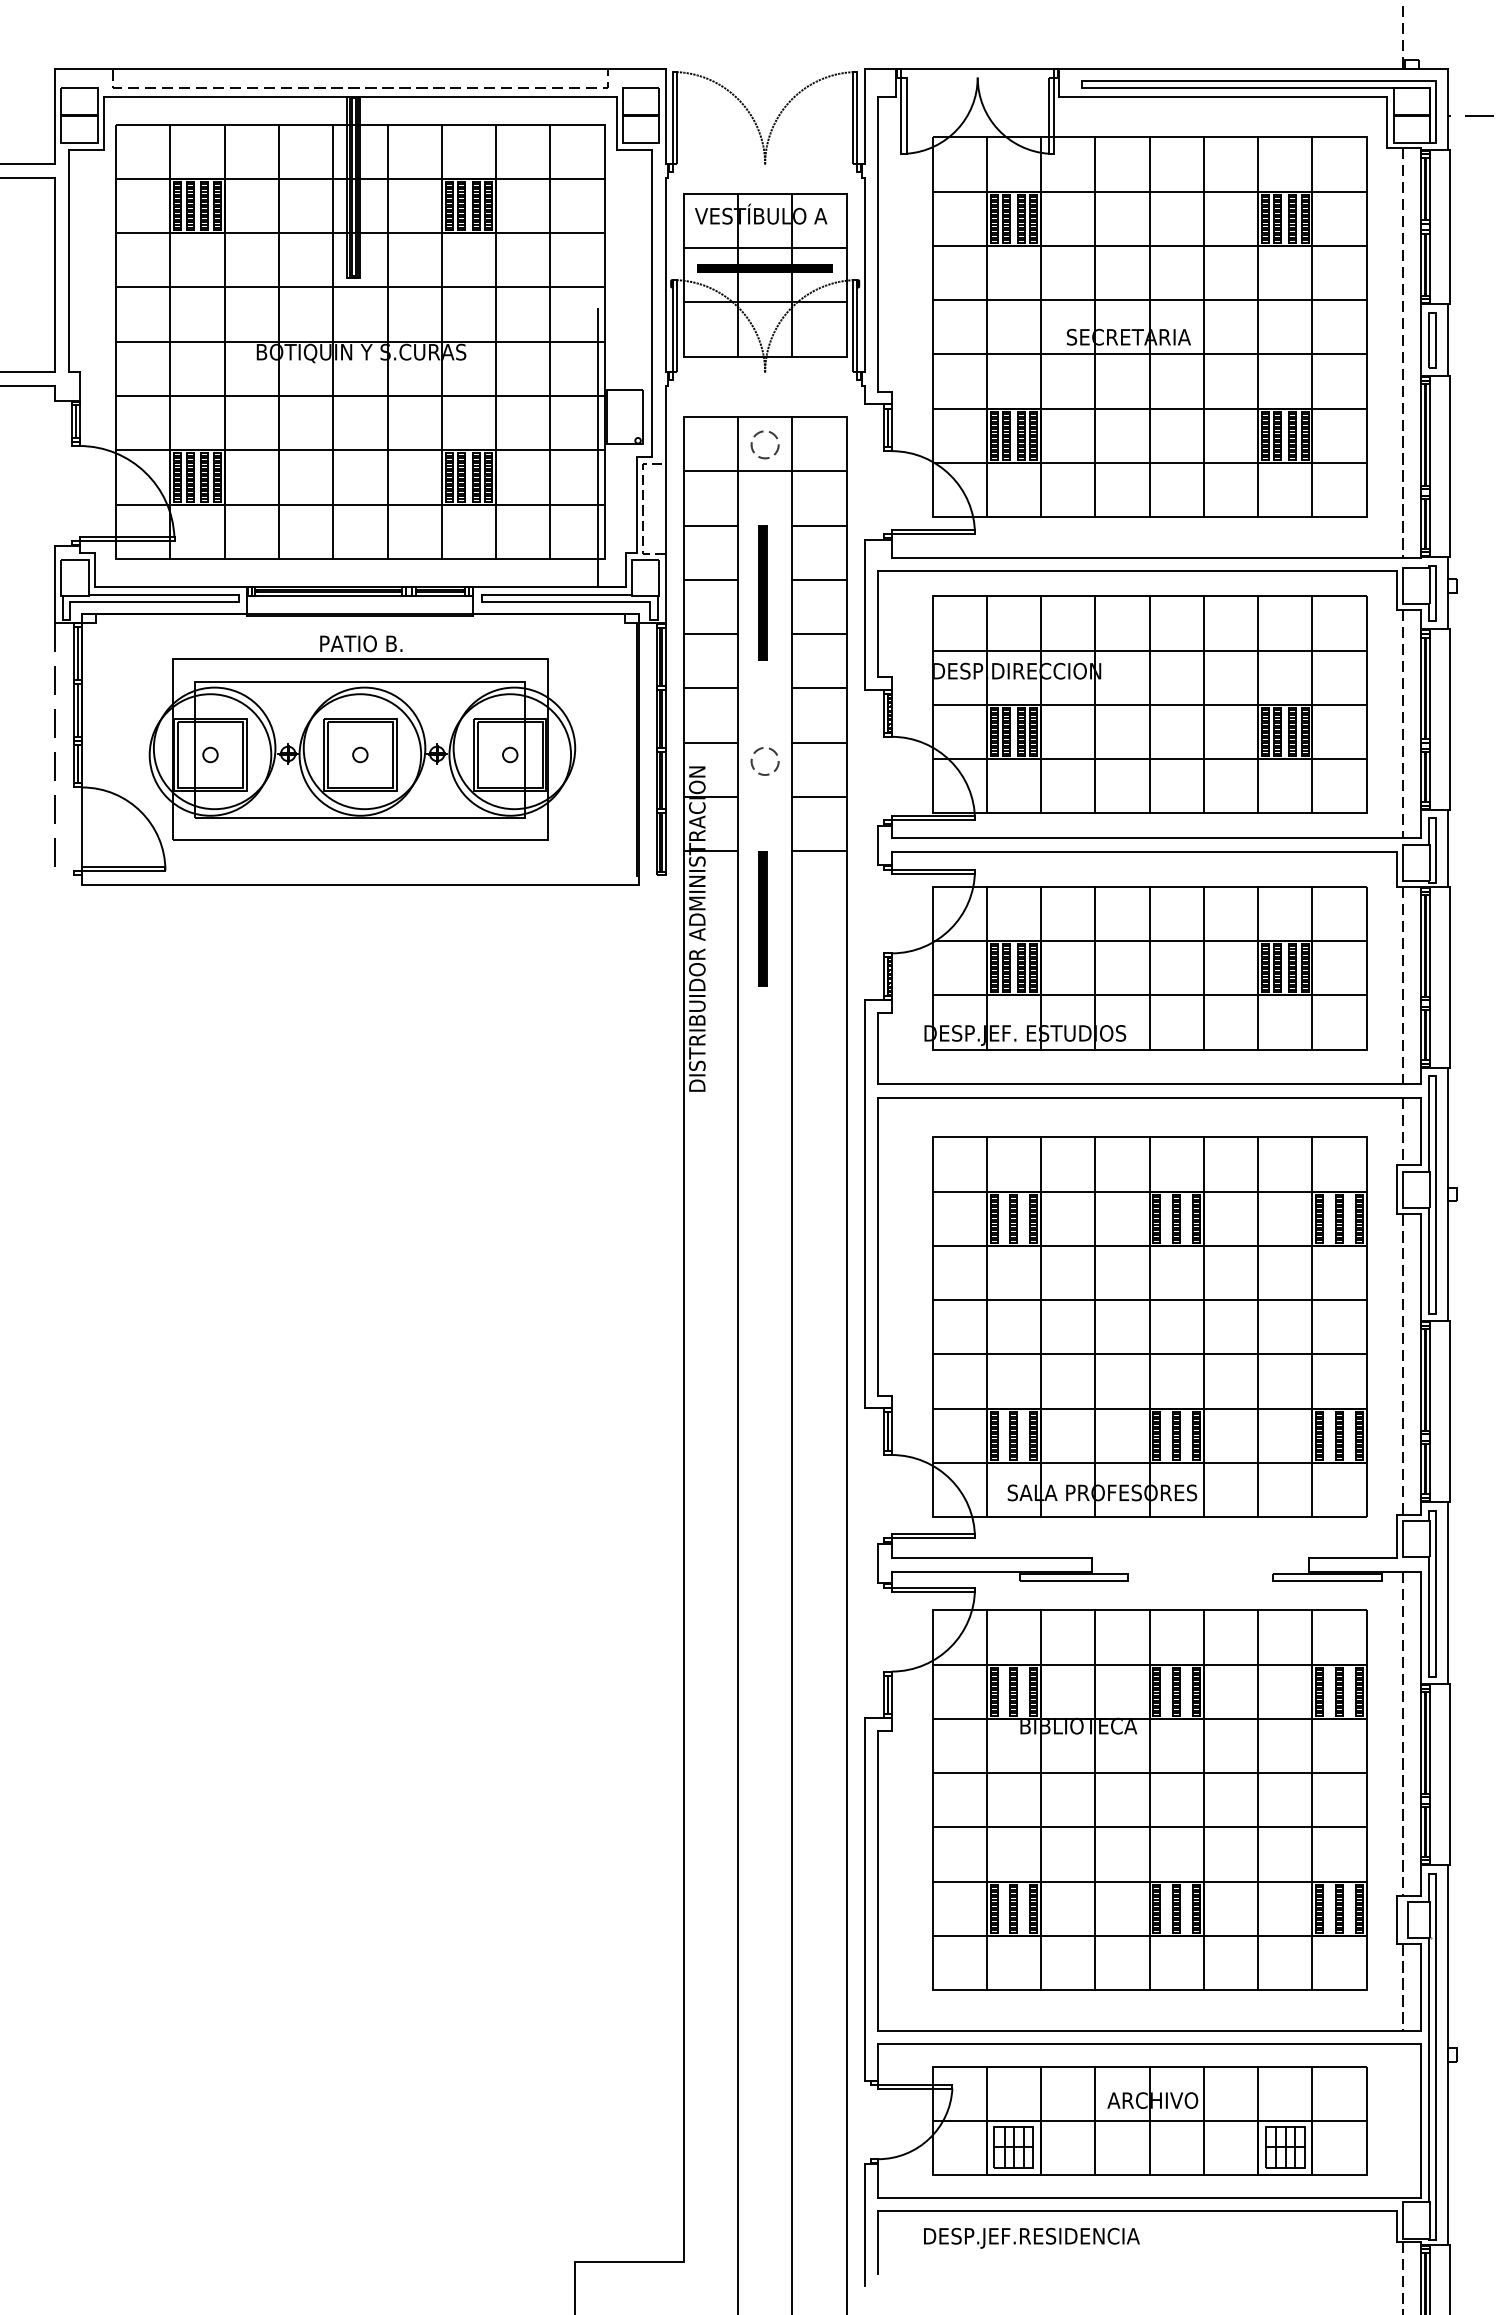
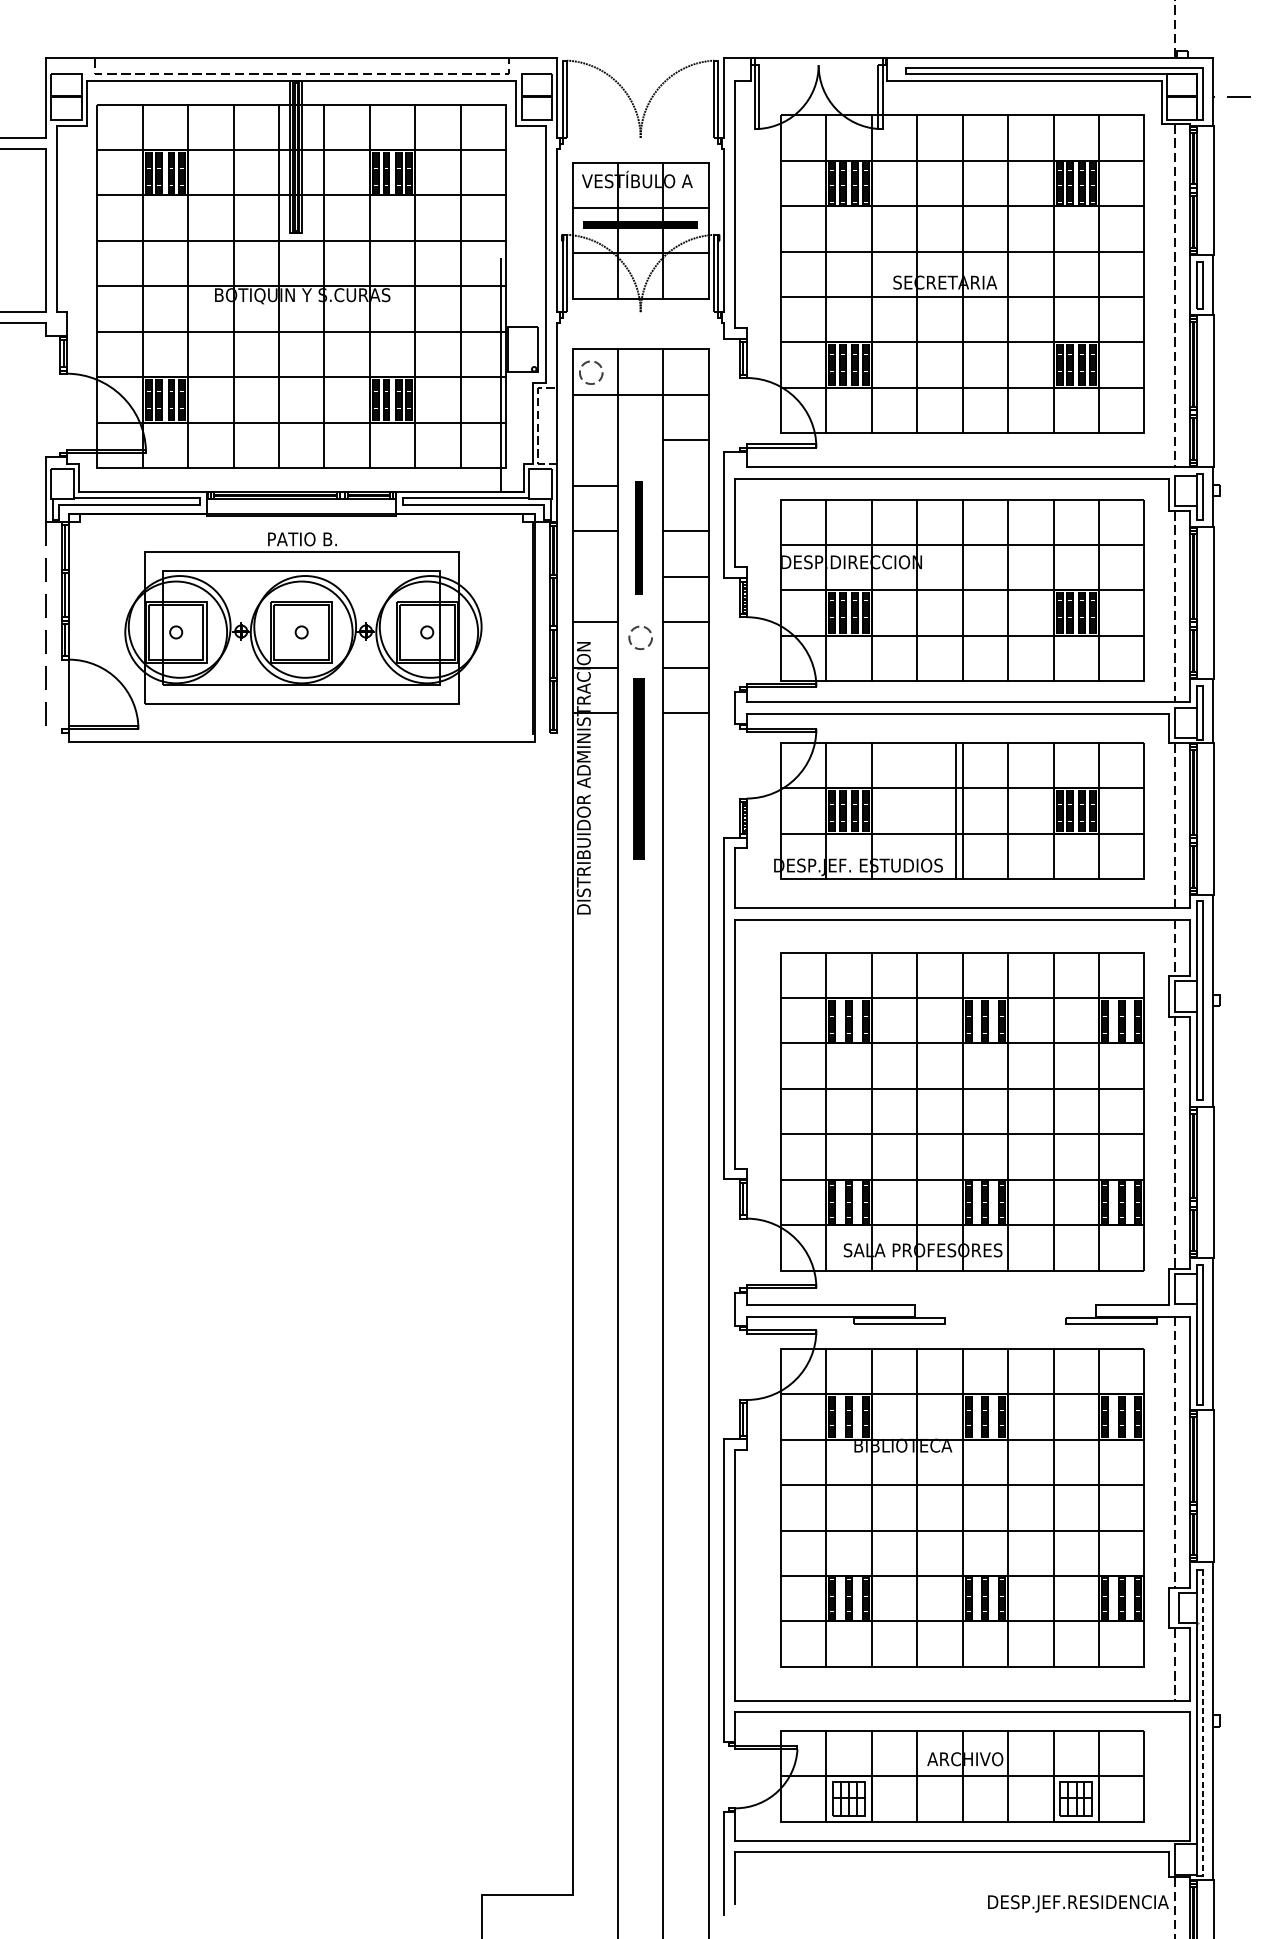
circle: (764, 444) -> (590, 372), moved
line: (710, 525) -> (594, 440), removed
line: (819, 579) -> (686, 485), removed
part: (762, 592) -> (638, 537), moved
line: (710, 688) -> (594, 576), removed
part: (762, 918) -> (638, 769), size x1.6
line: (1095, 967) -> (955, 810), moved
line: (1436, 2057) -> (1202, 1723), solid -> dashed
text: (1031, 2237) -> (1078, 1903), moved

